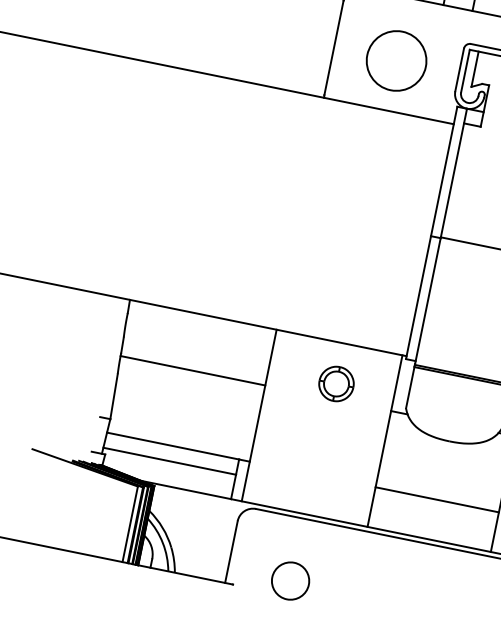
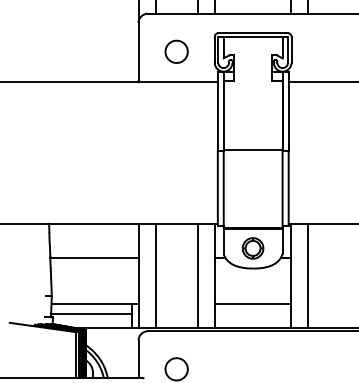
circle: (396, 59) -> (176, 51), size x0.62
part: (335, 383) -> (252, 248), moved
line: (288, 420) -> (156, 275), added
line: (356, 434) -> (197, 275), added

